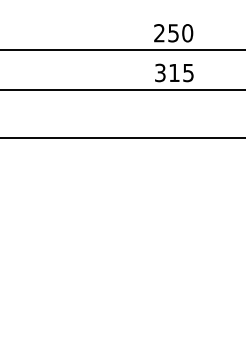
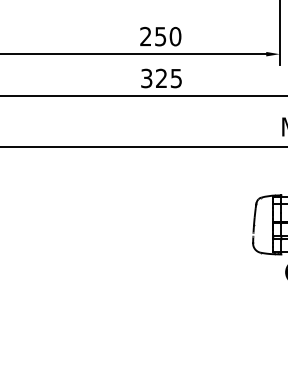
text: (174, 72) -> (161, 77), 315 -> 325

